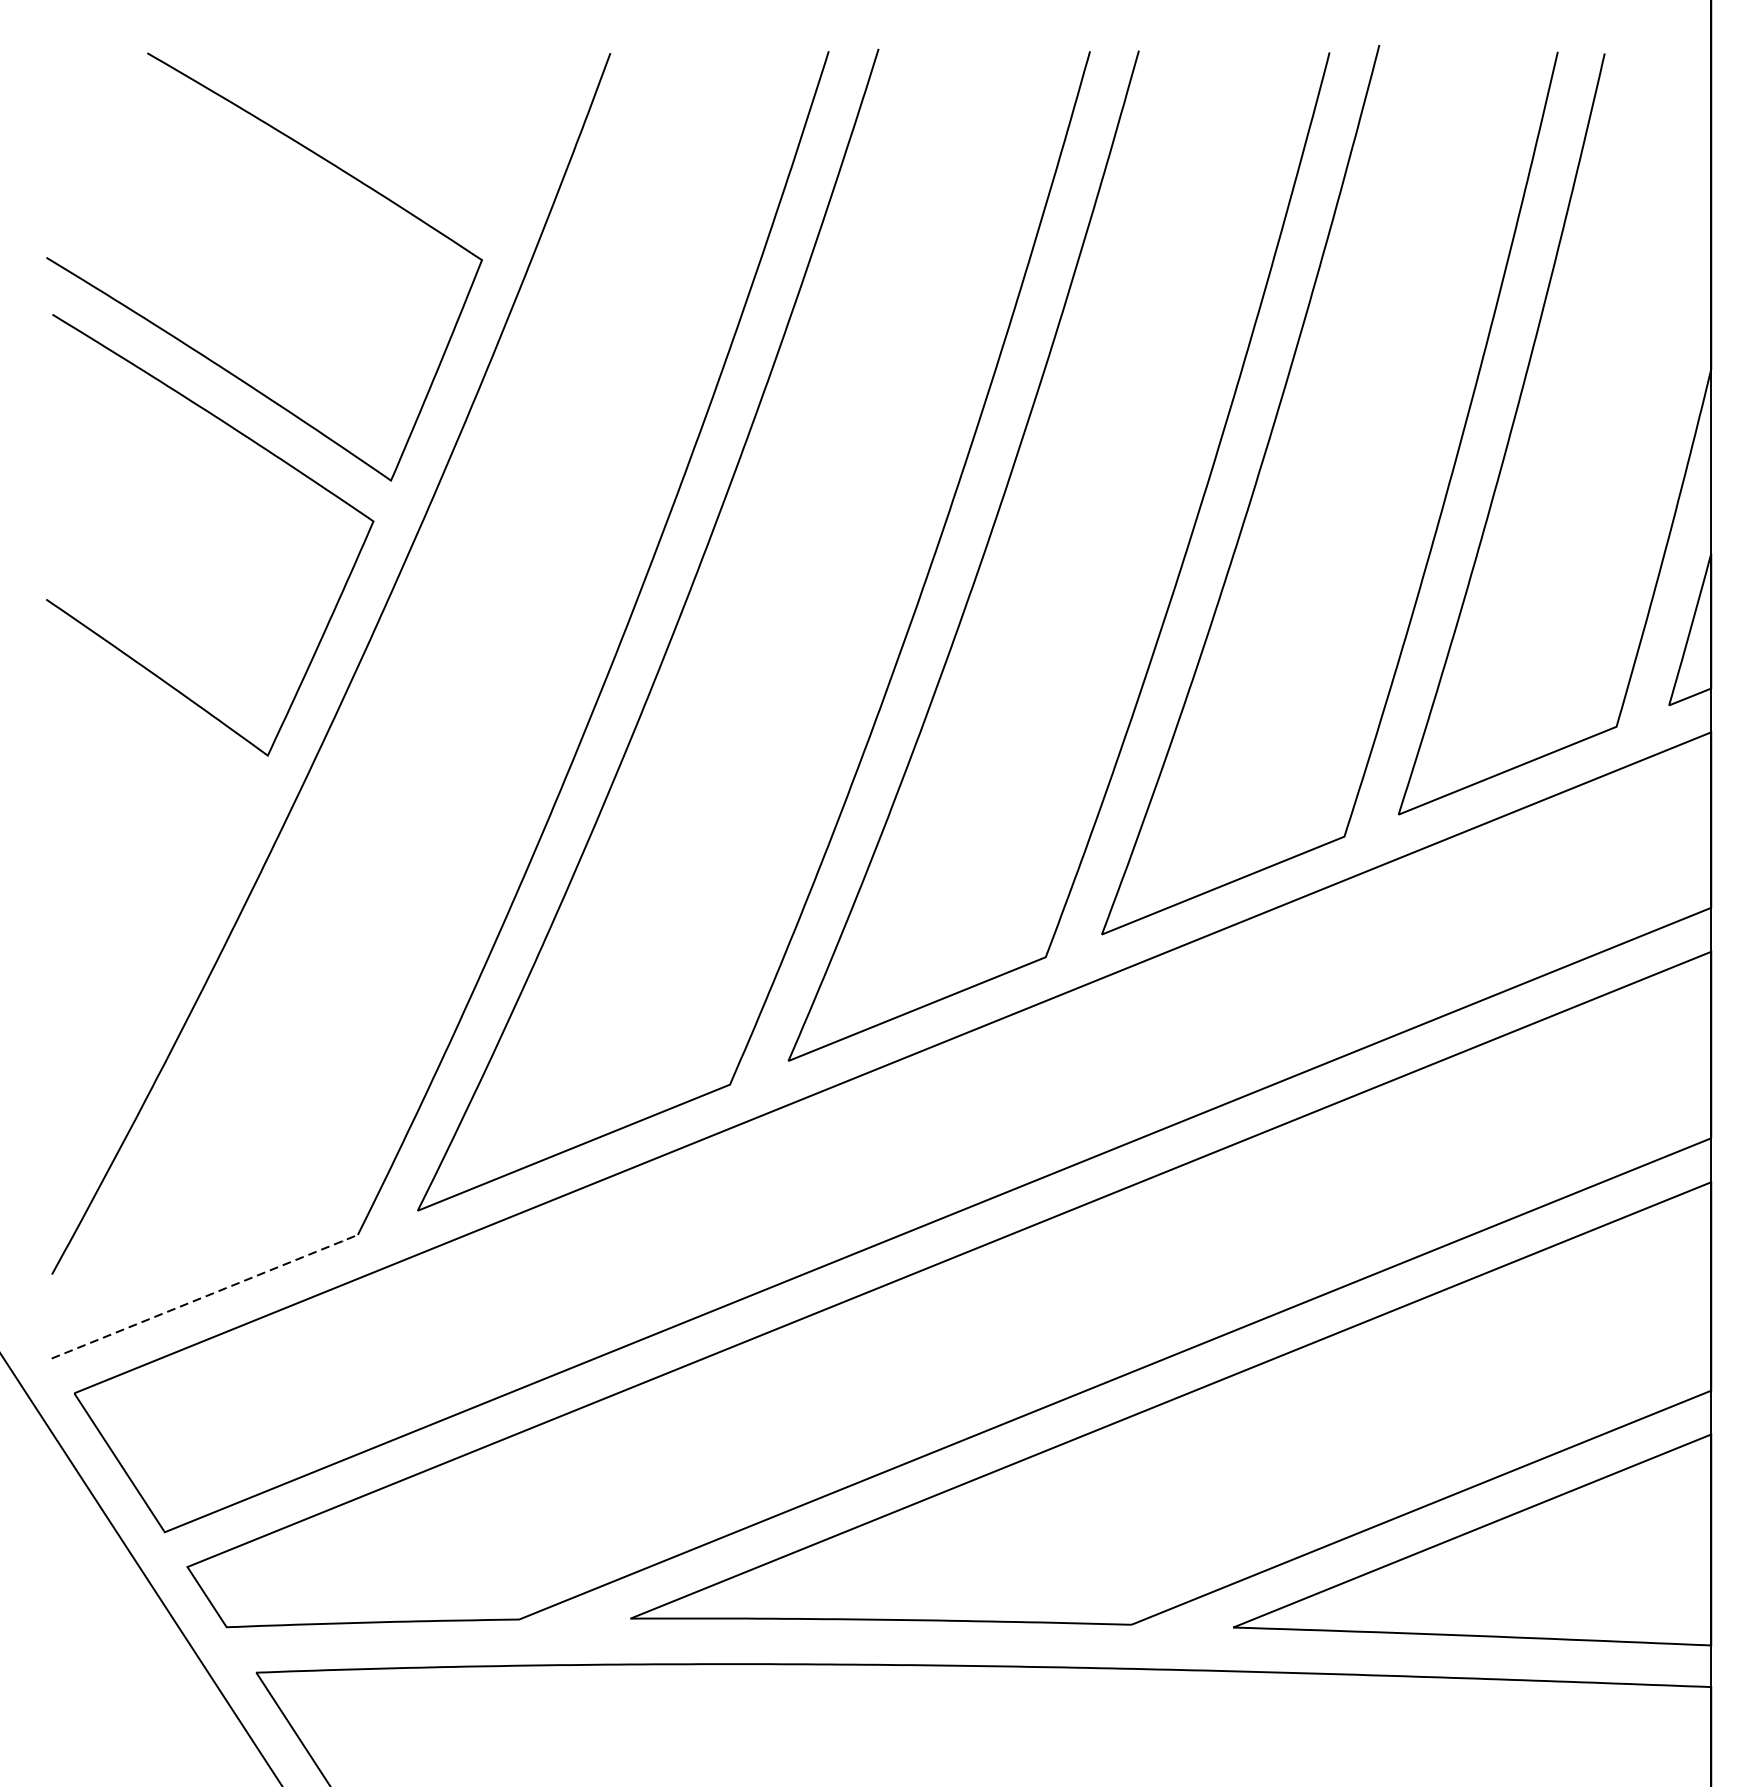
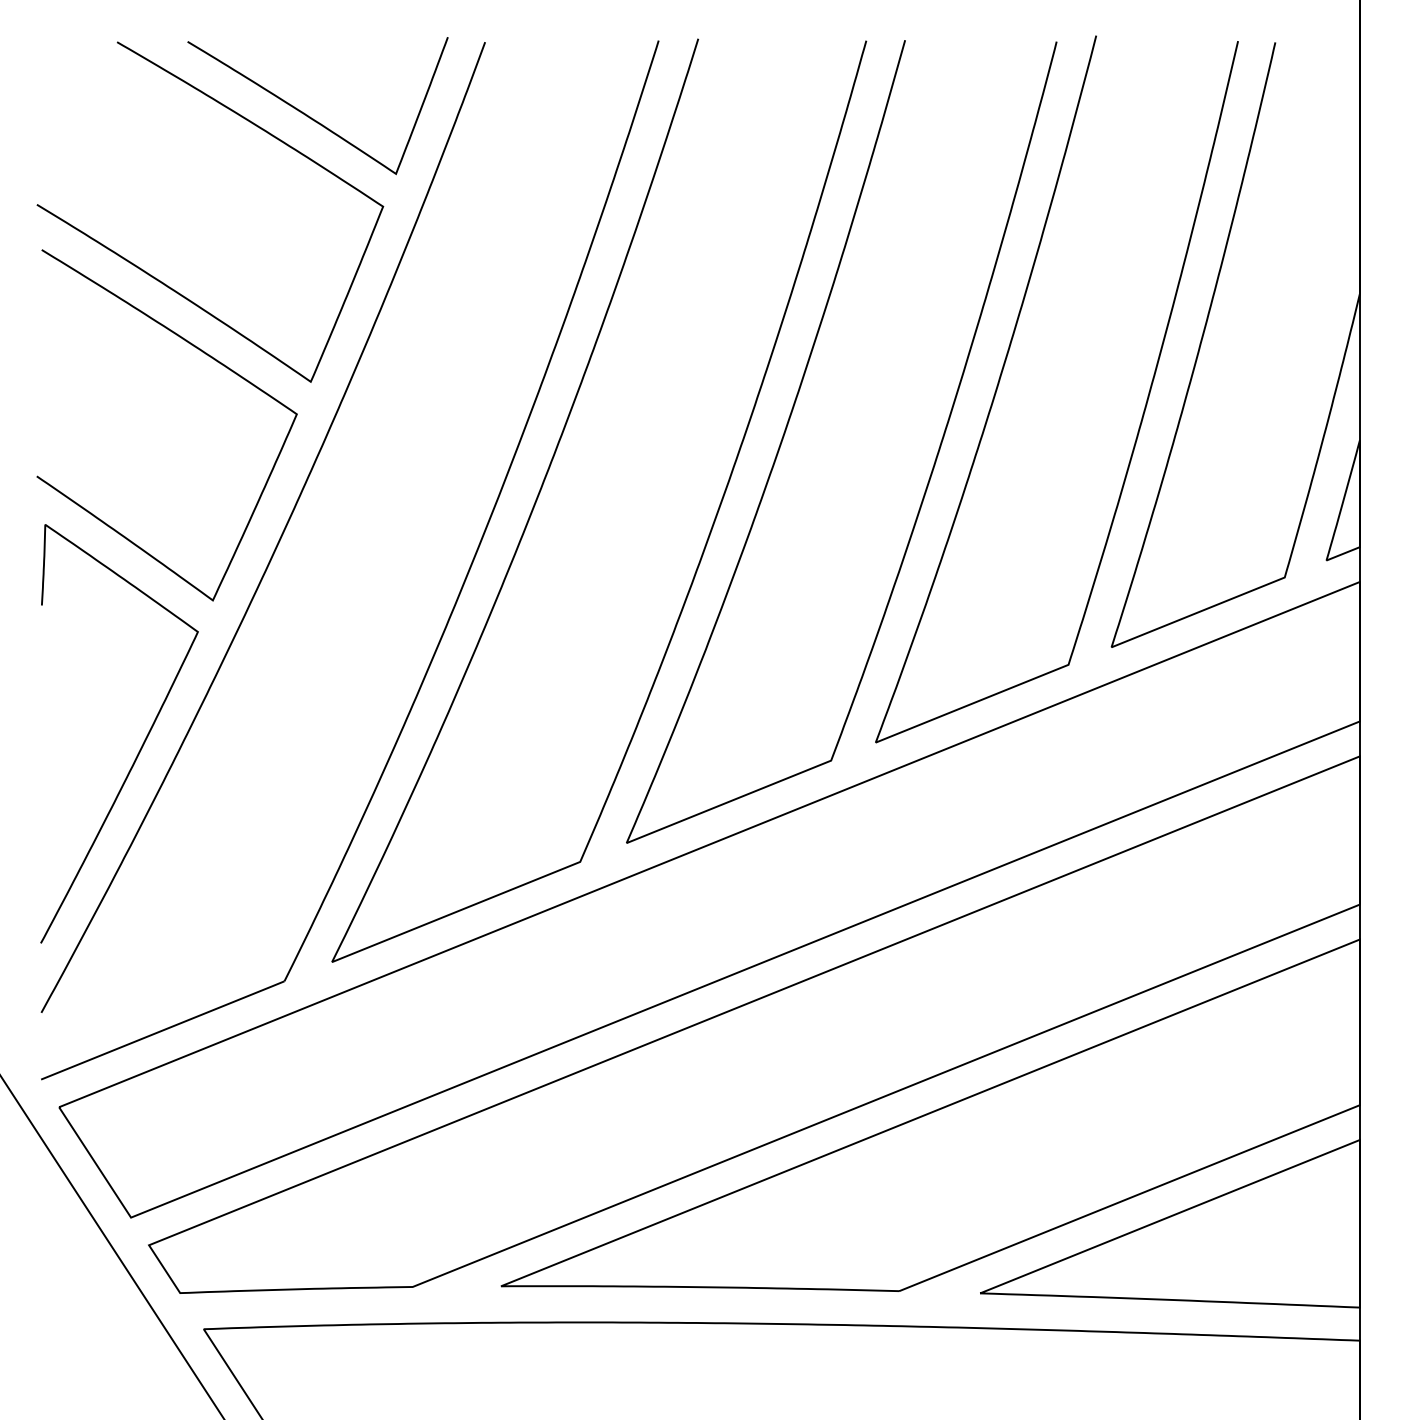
curve: (390, 146) -> (310, 116), added
curve: (177, 938) -> (141, 745), added
line: (206, 1295) -> (164, 1029), dashed -> solid

